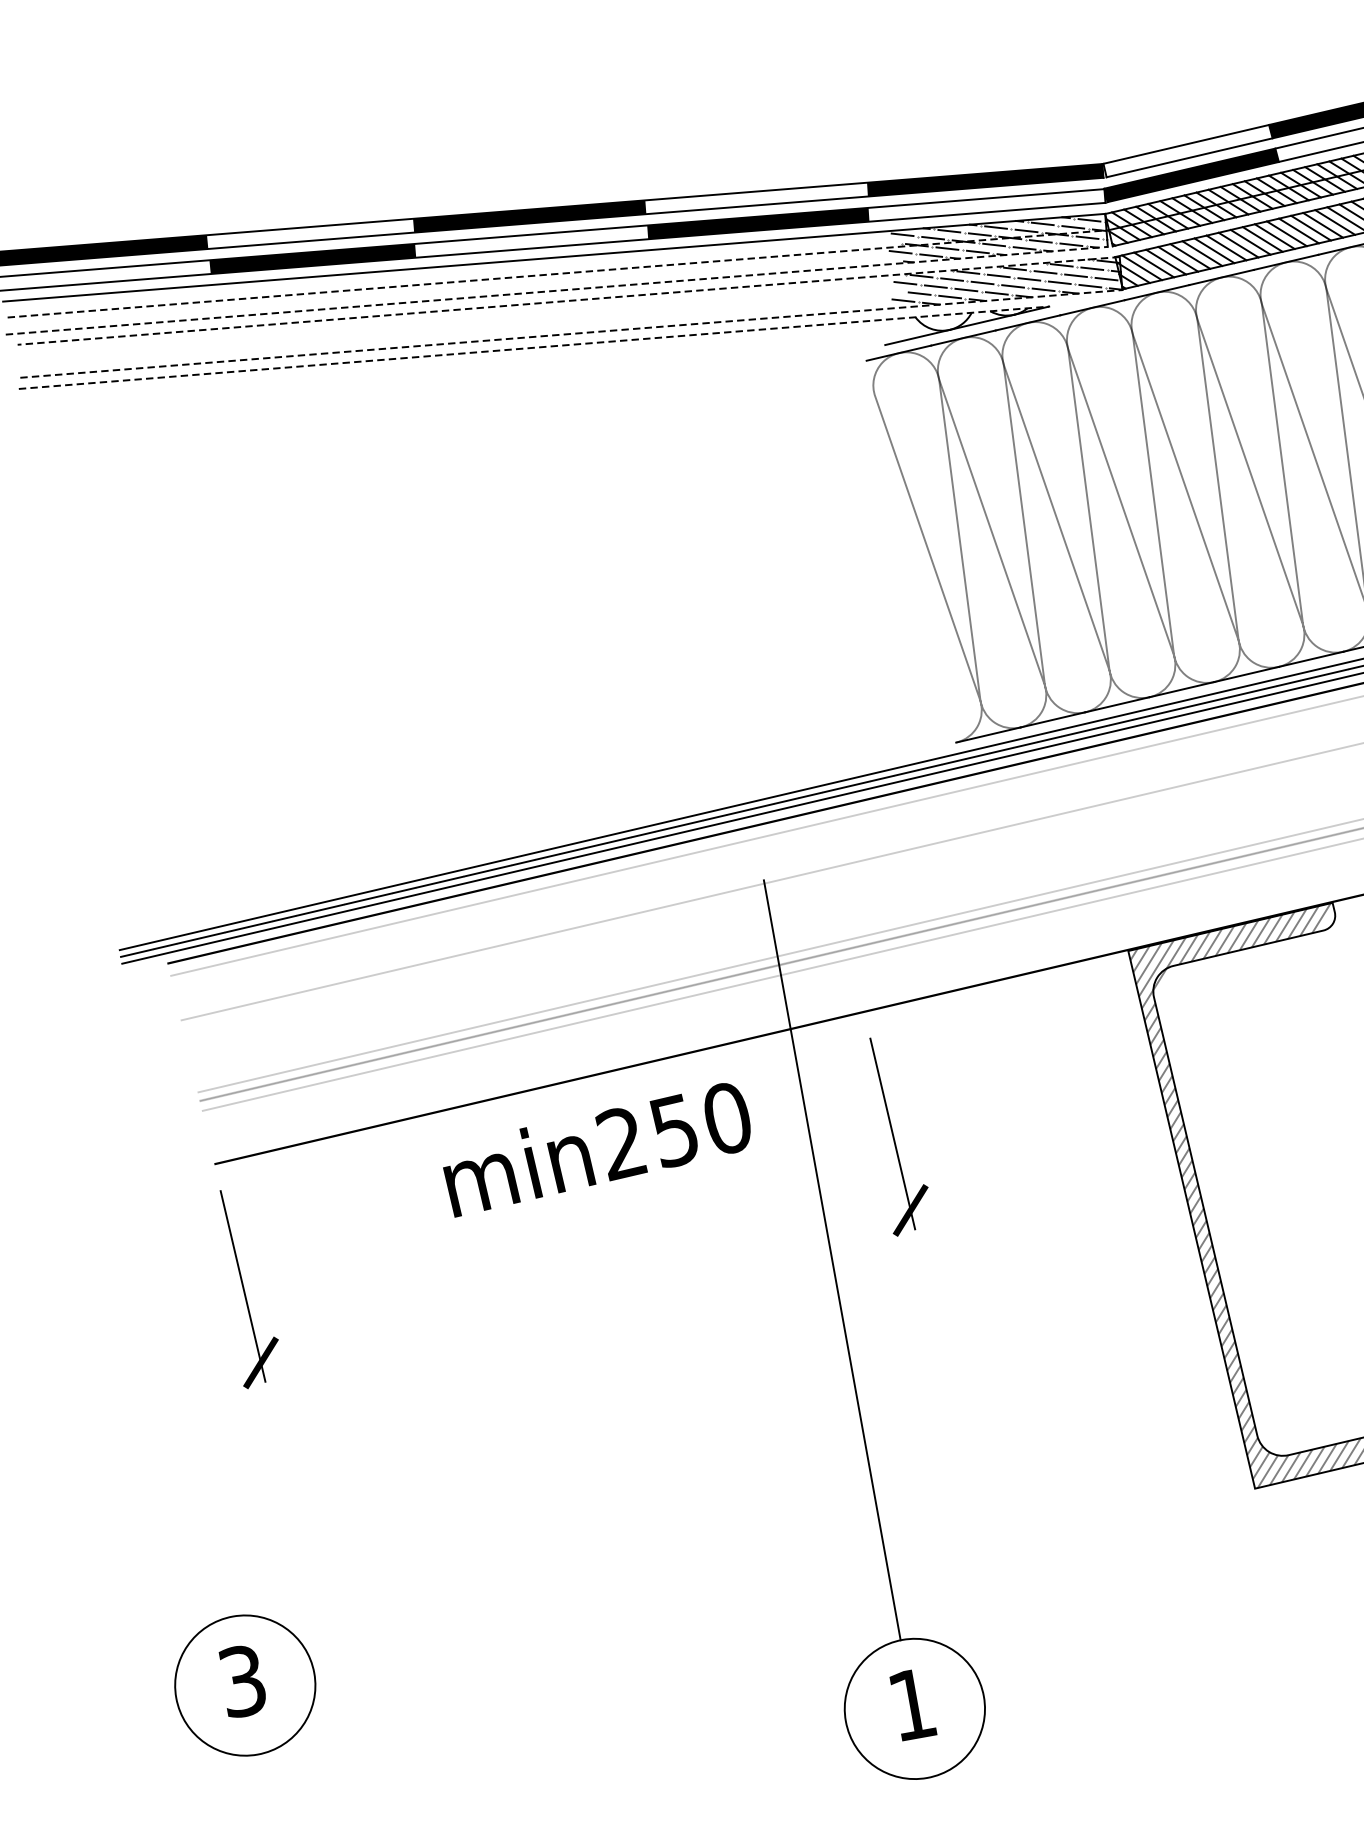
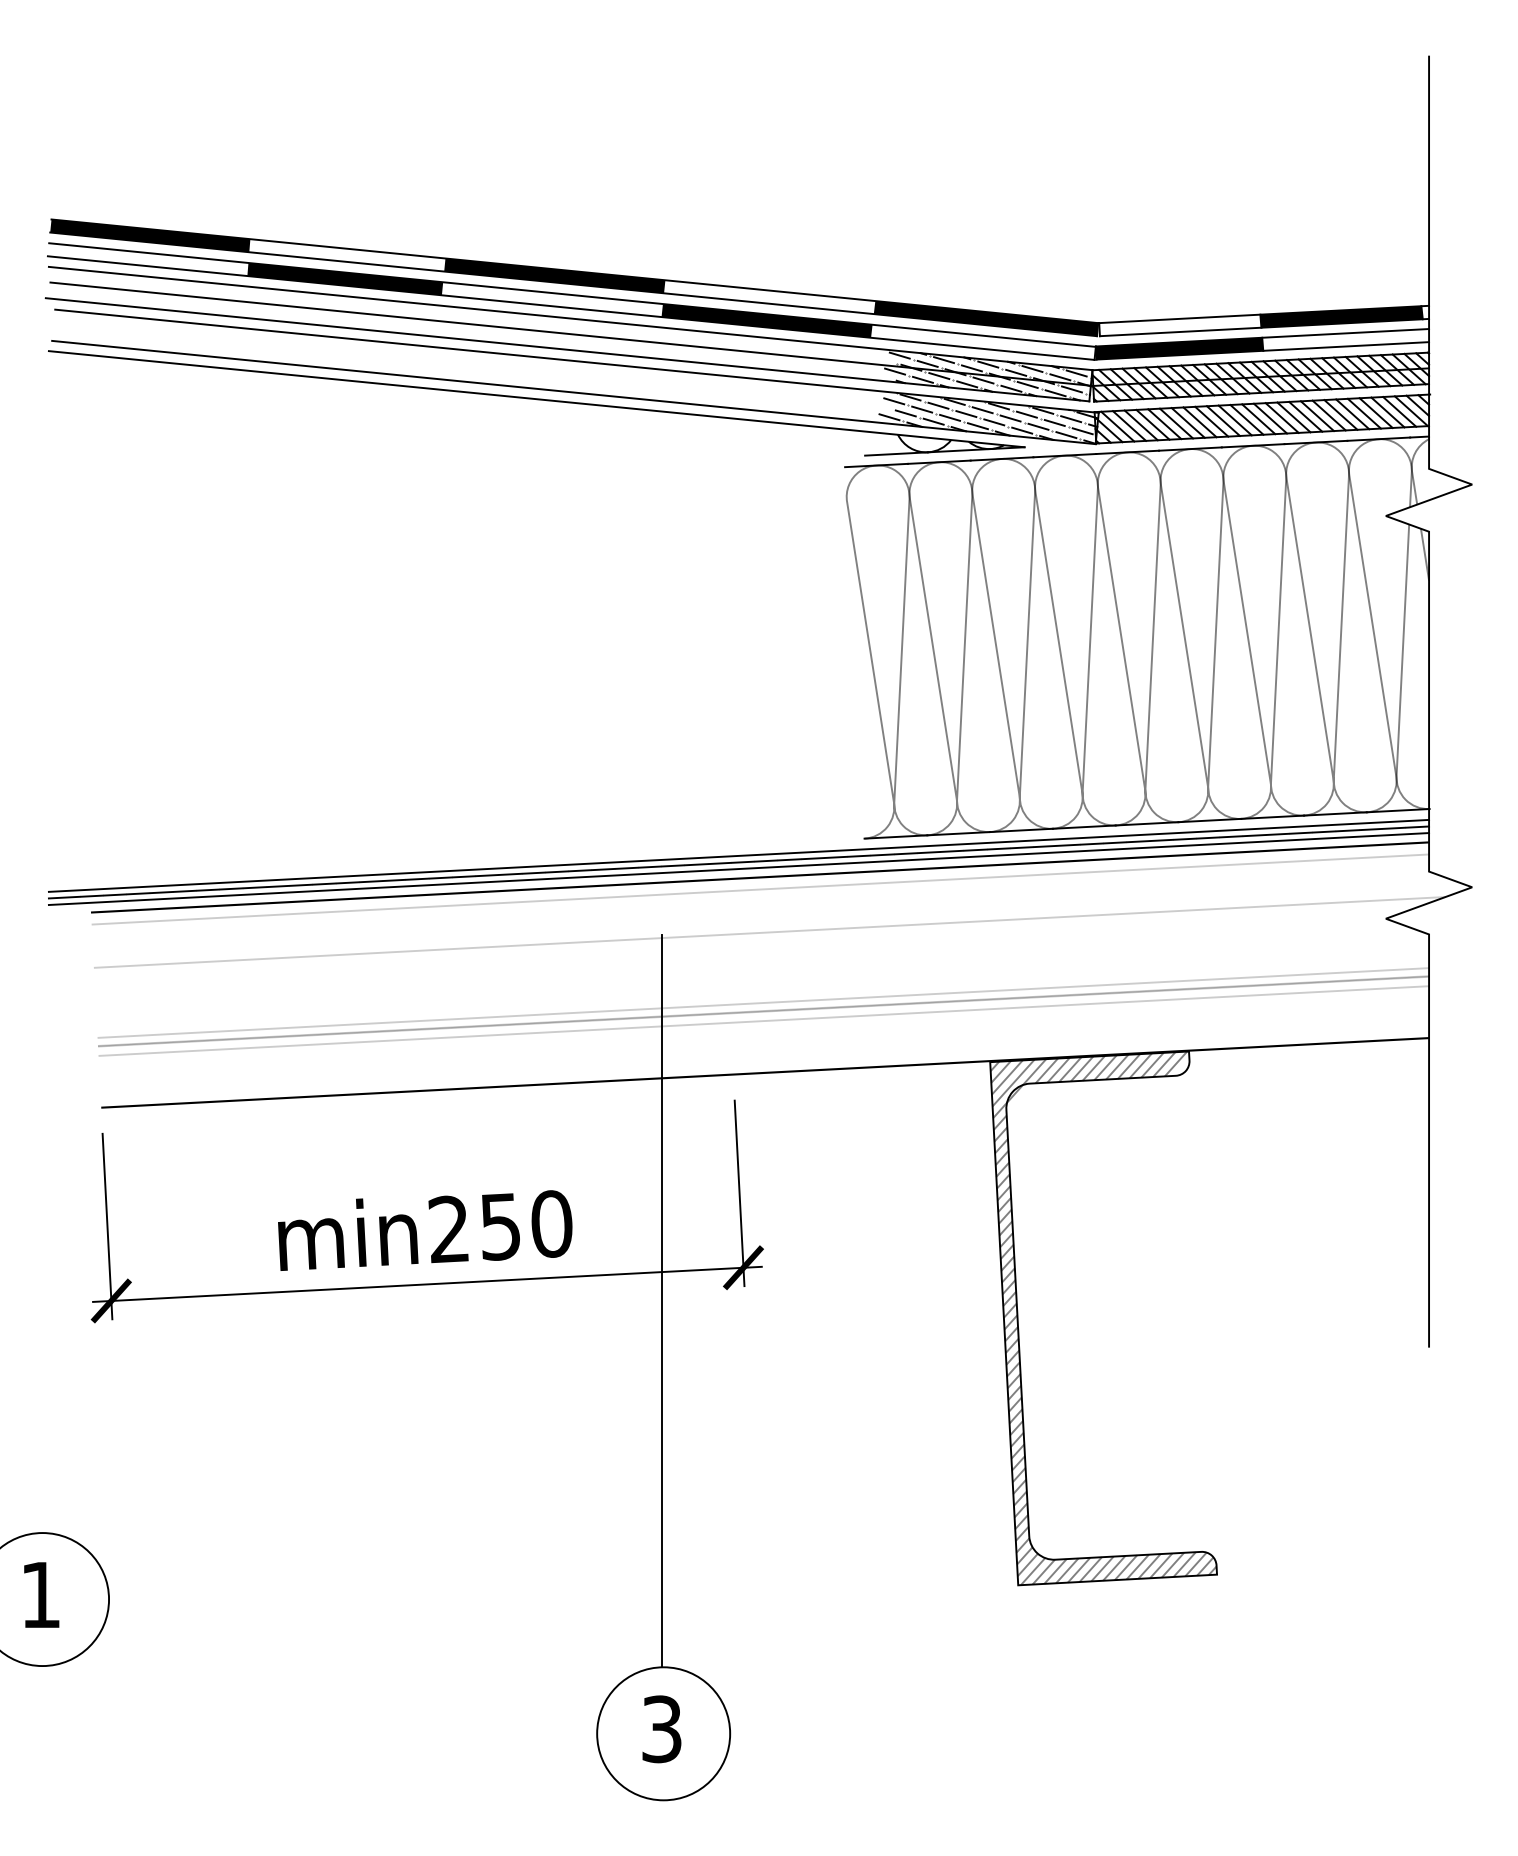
line: (556, 274) -> (570, 334), dashed -> solid
line: (557, 290) -> (568, 349), dashed -> solid
line: (568, 301) -> (576, 361), dashed -> solid
line: (571, 333) -> (574, 392), dashed -> solid
line: (534, 347) -> (537, 399), dashed -> solid
text: (597, 1148) -> (425, 1230), moved
line: (585, 1285) -> (427, 1283), added
text: (242, 1680) -> (40, 1594), 3 -> 1
text: (911, 1704) -> (661, 1729), 1 -> 3

